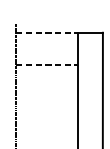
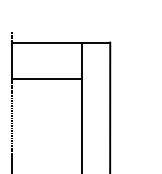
line: (46, 32) -> (46, 42), dashed -> solid
line: (46, 65) -> (46, 79), dashed -> solid

